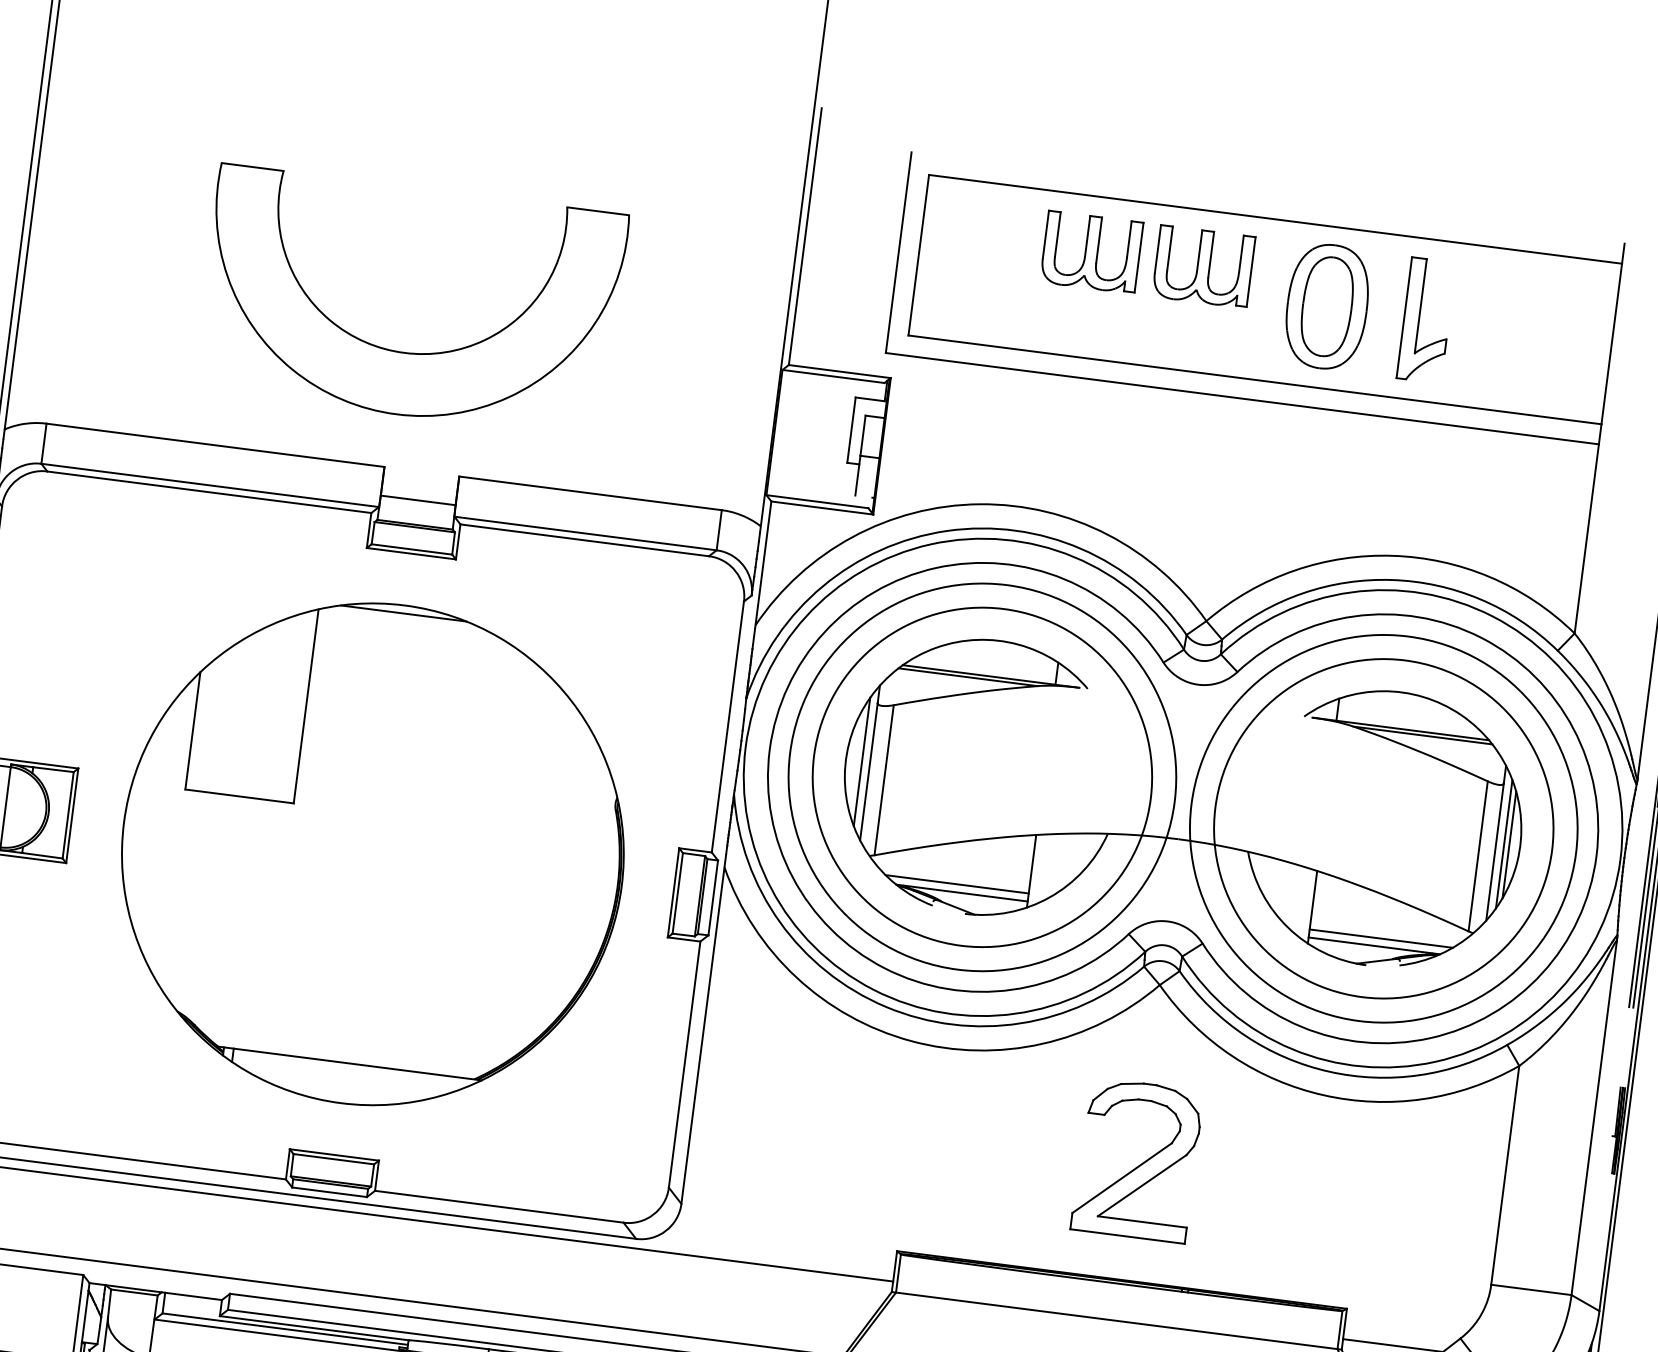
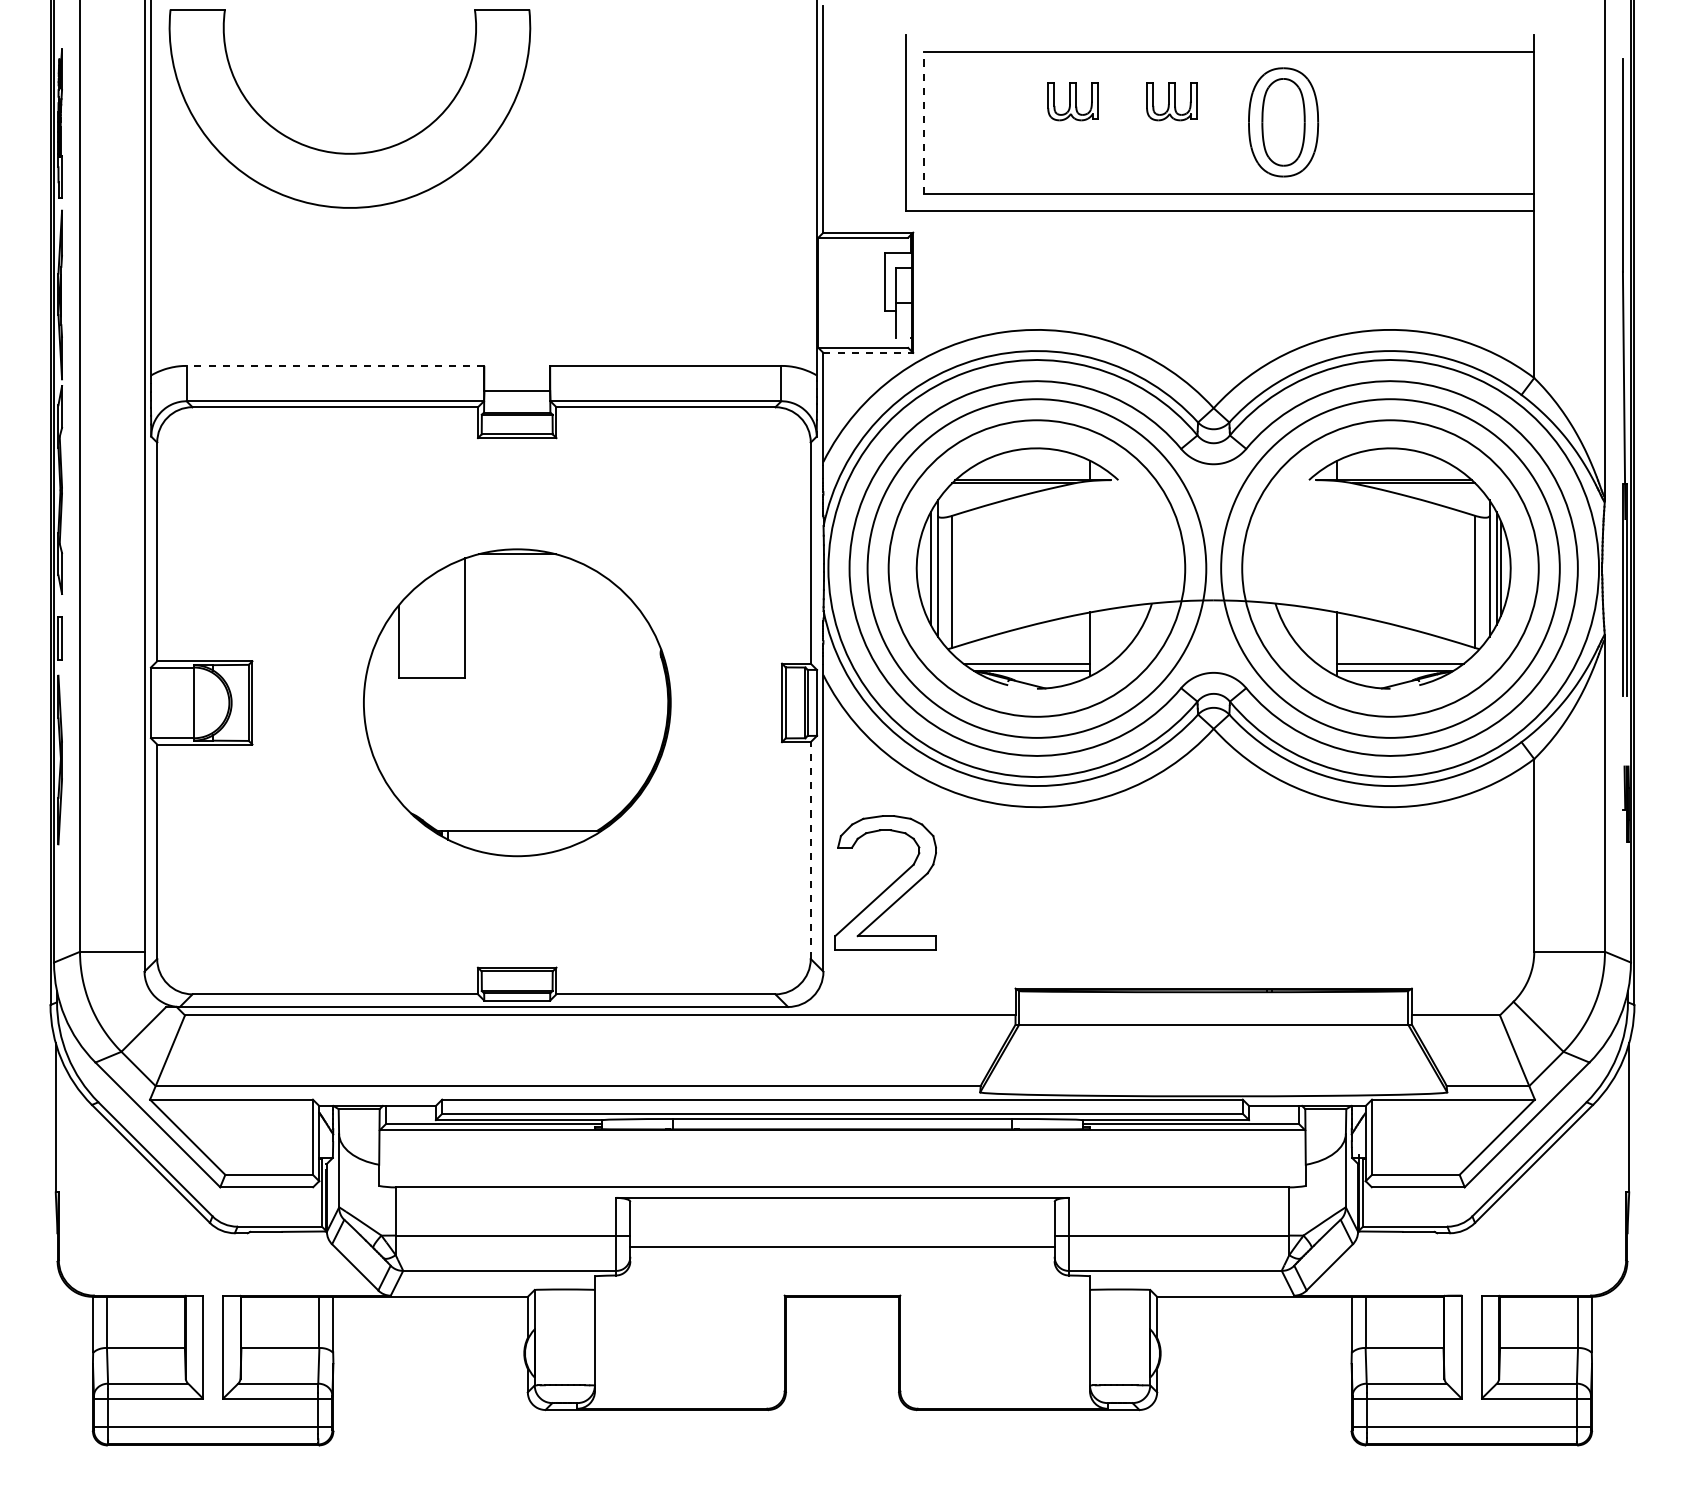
part: (1090, 252) -> (1072, 101), size x0.6
line: (918, 255) -> (923, 123), solid -> dashed
part: (1203, 266) -> (1171, 101), size x0.6
part: (1426, 320) -> (1371, 123), removed
part: (404, 351) -> (349, 152), moved
line: (215, 444) -> (335, 365), solid -> dashed
line: (822, 507) -> (868, 352), solid -> dashed
part: (373, 853) -> (517, 702), size x0.7
line: (684, 1064) -> (810, 850), solid -> dashed
part: (1137, 1159) -> (885, 882), moved

